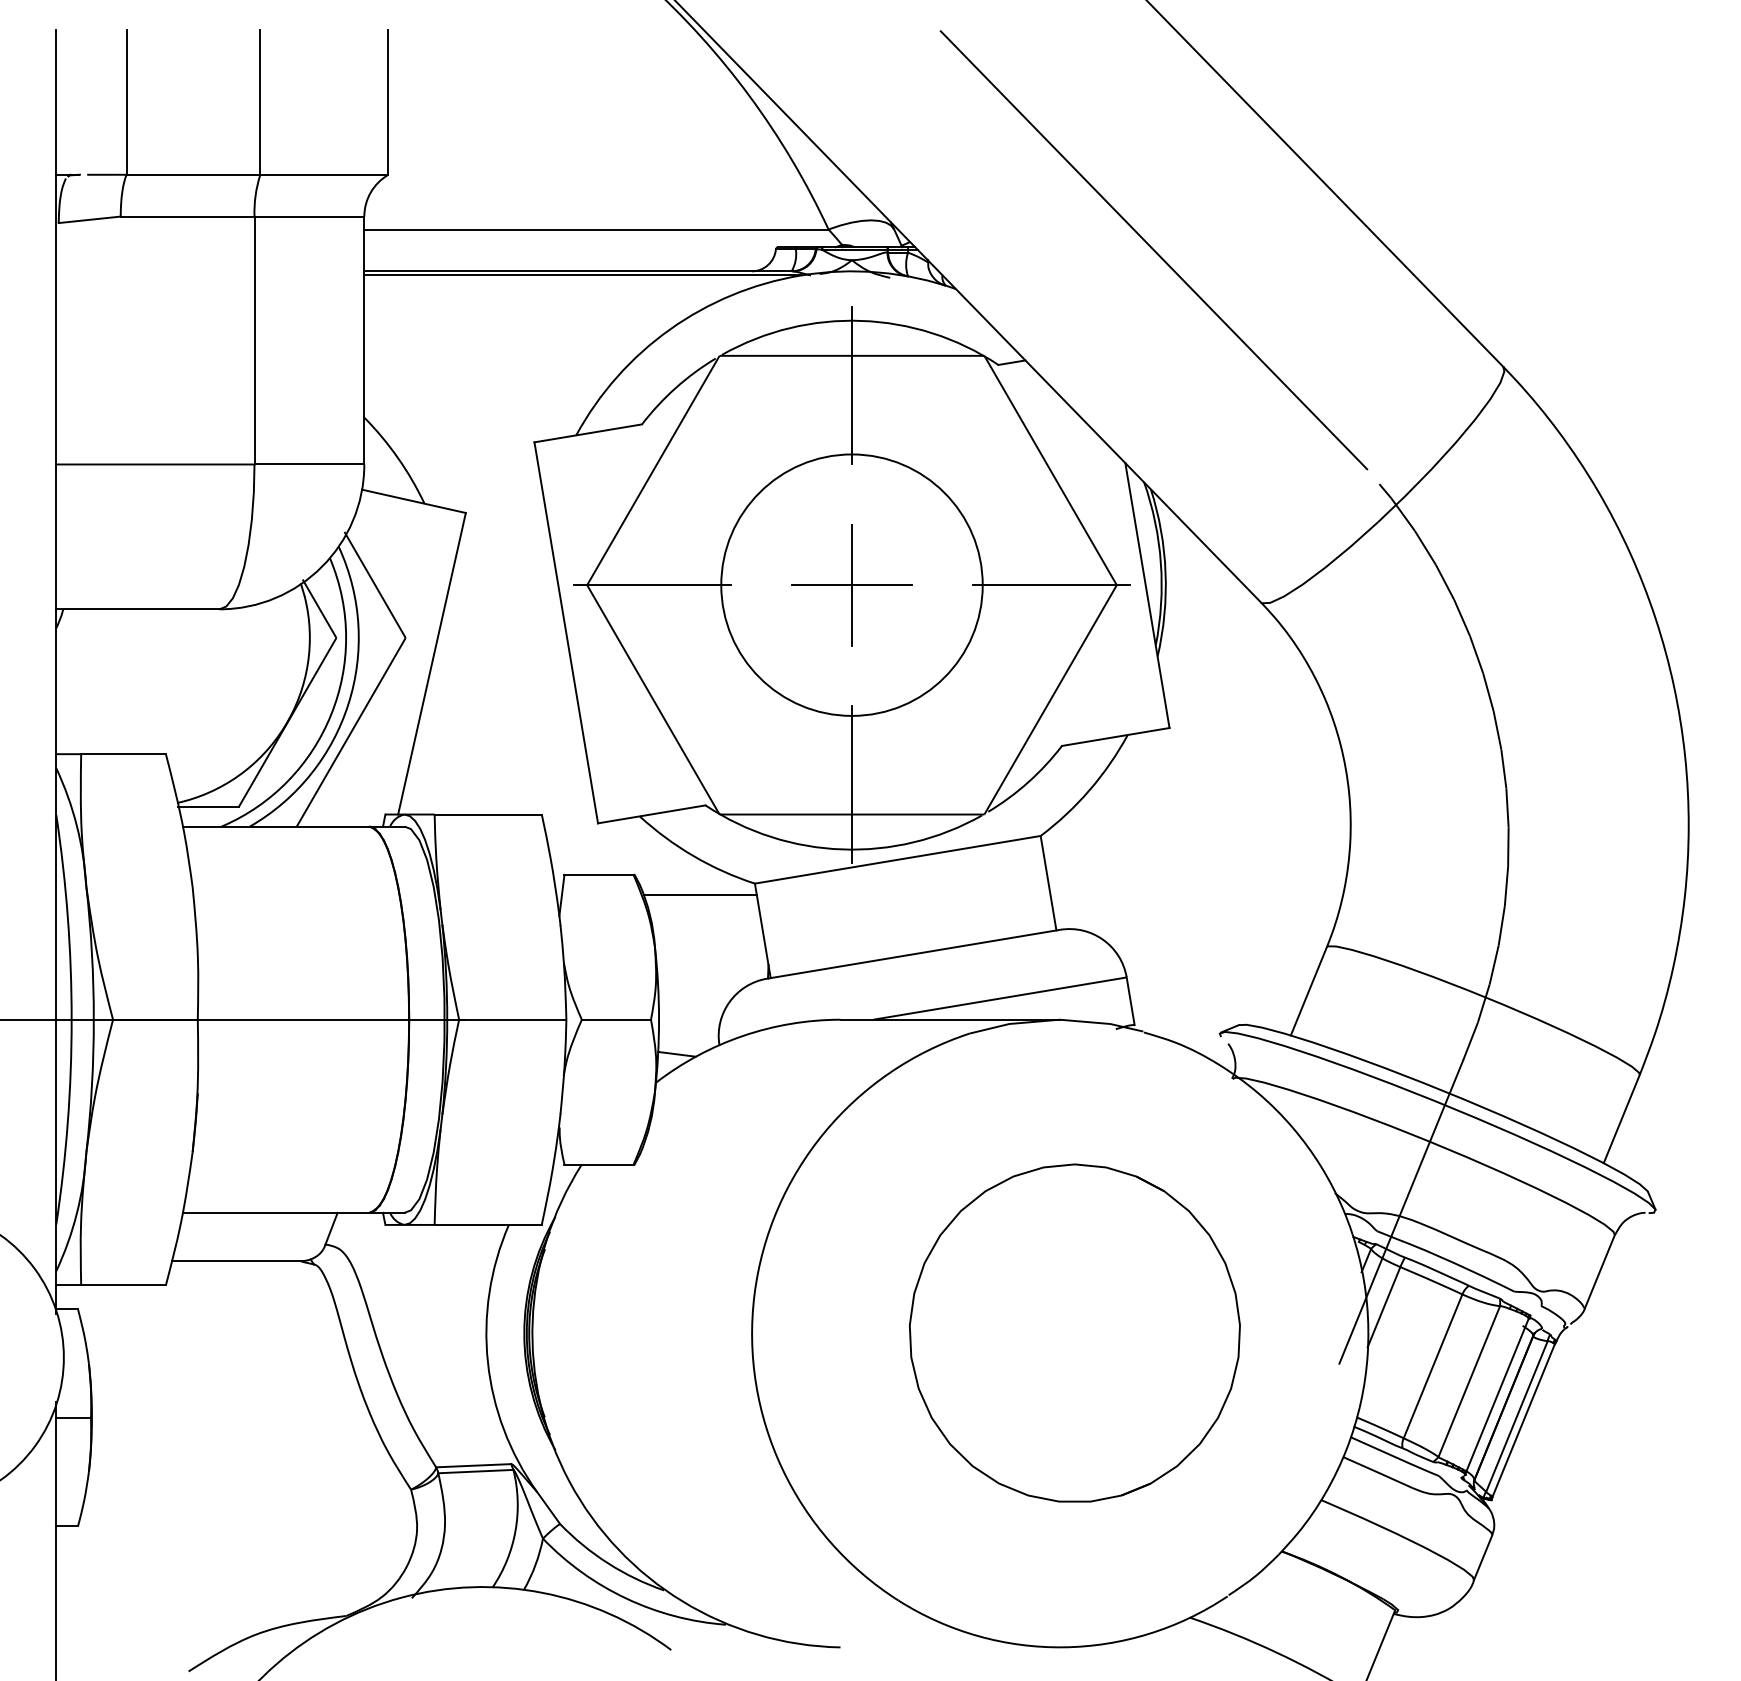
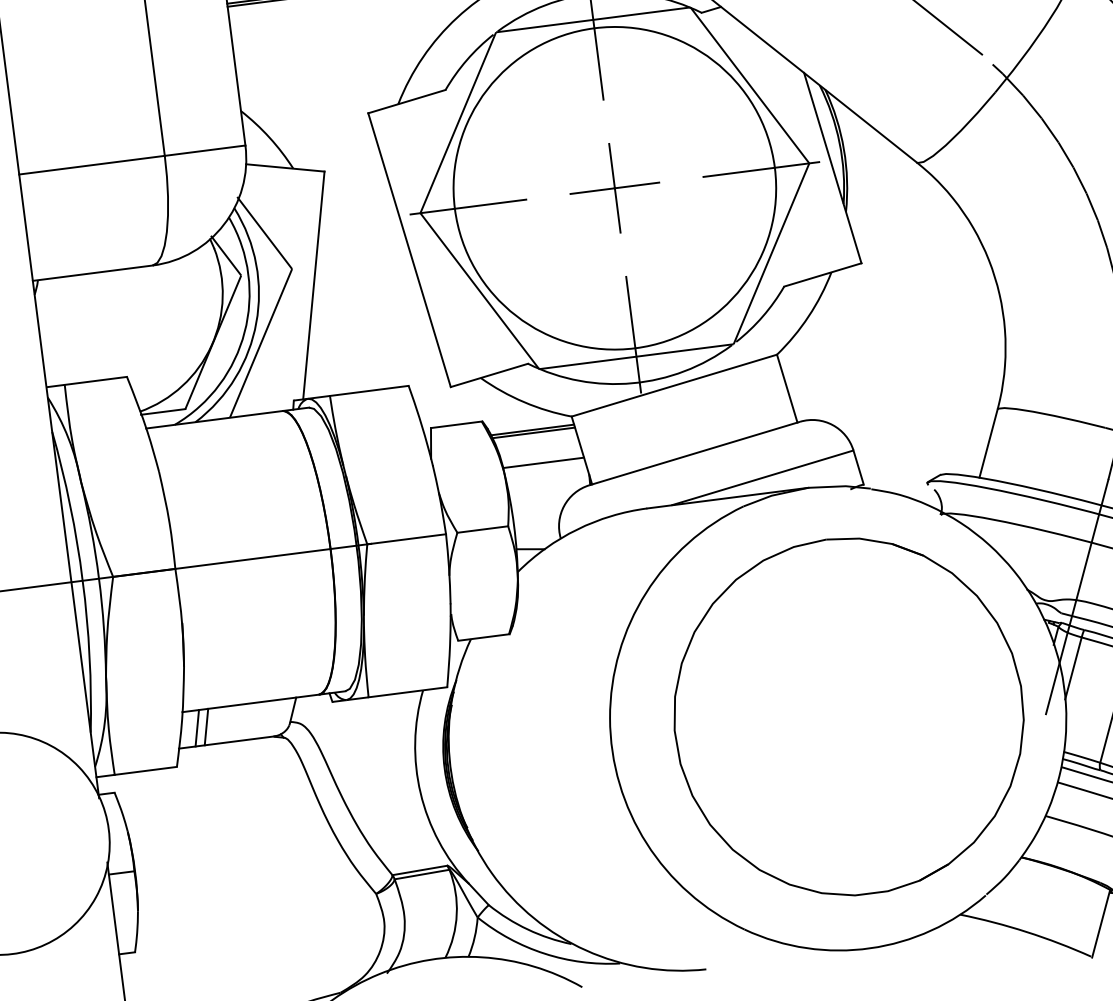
circle: (851, 585) -> (614, 188), size x1.67
line: (701, 899) -> (533, 433), added
line: (709, 940) -> (543, 462), added
line: (199, 1236) -> (197, 727), added
line: (211, 1236) -> (205, 726), added
part: (1074, 1332) -> (848, 716), size x1.43

